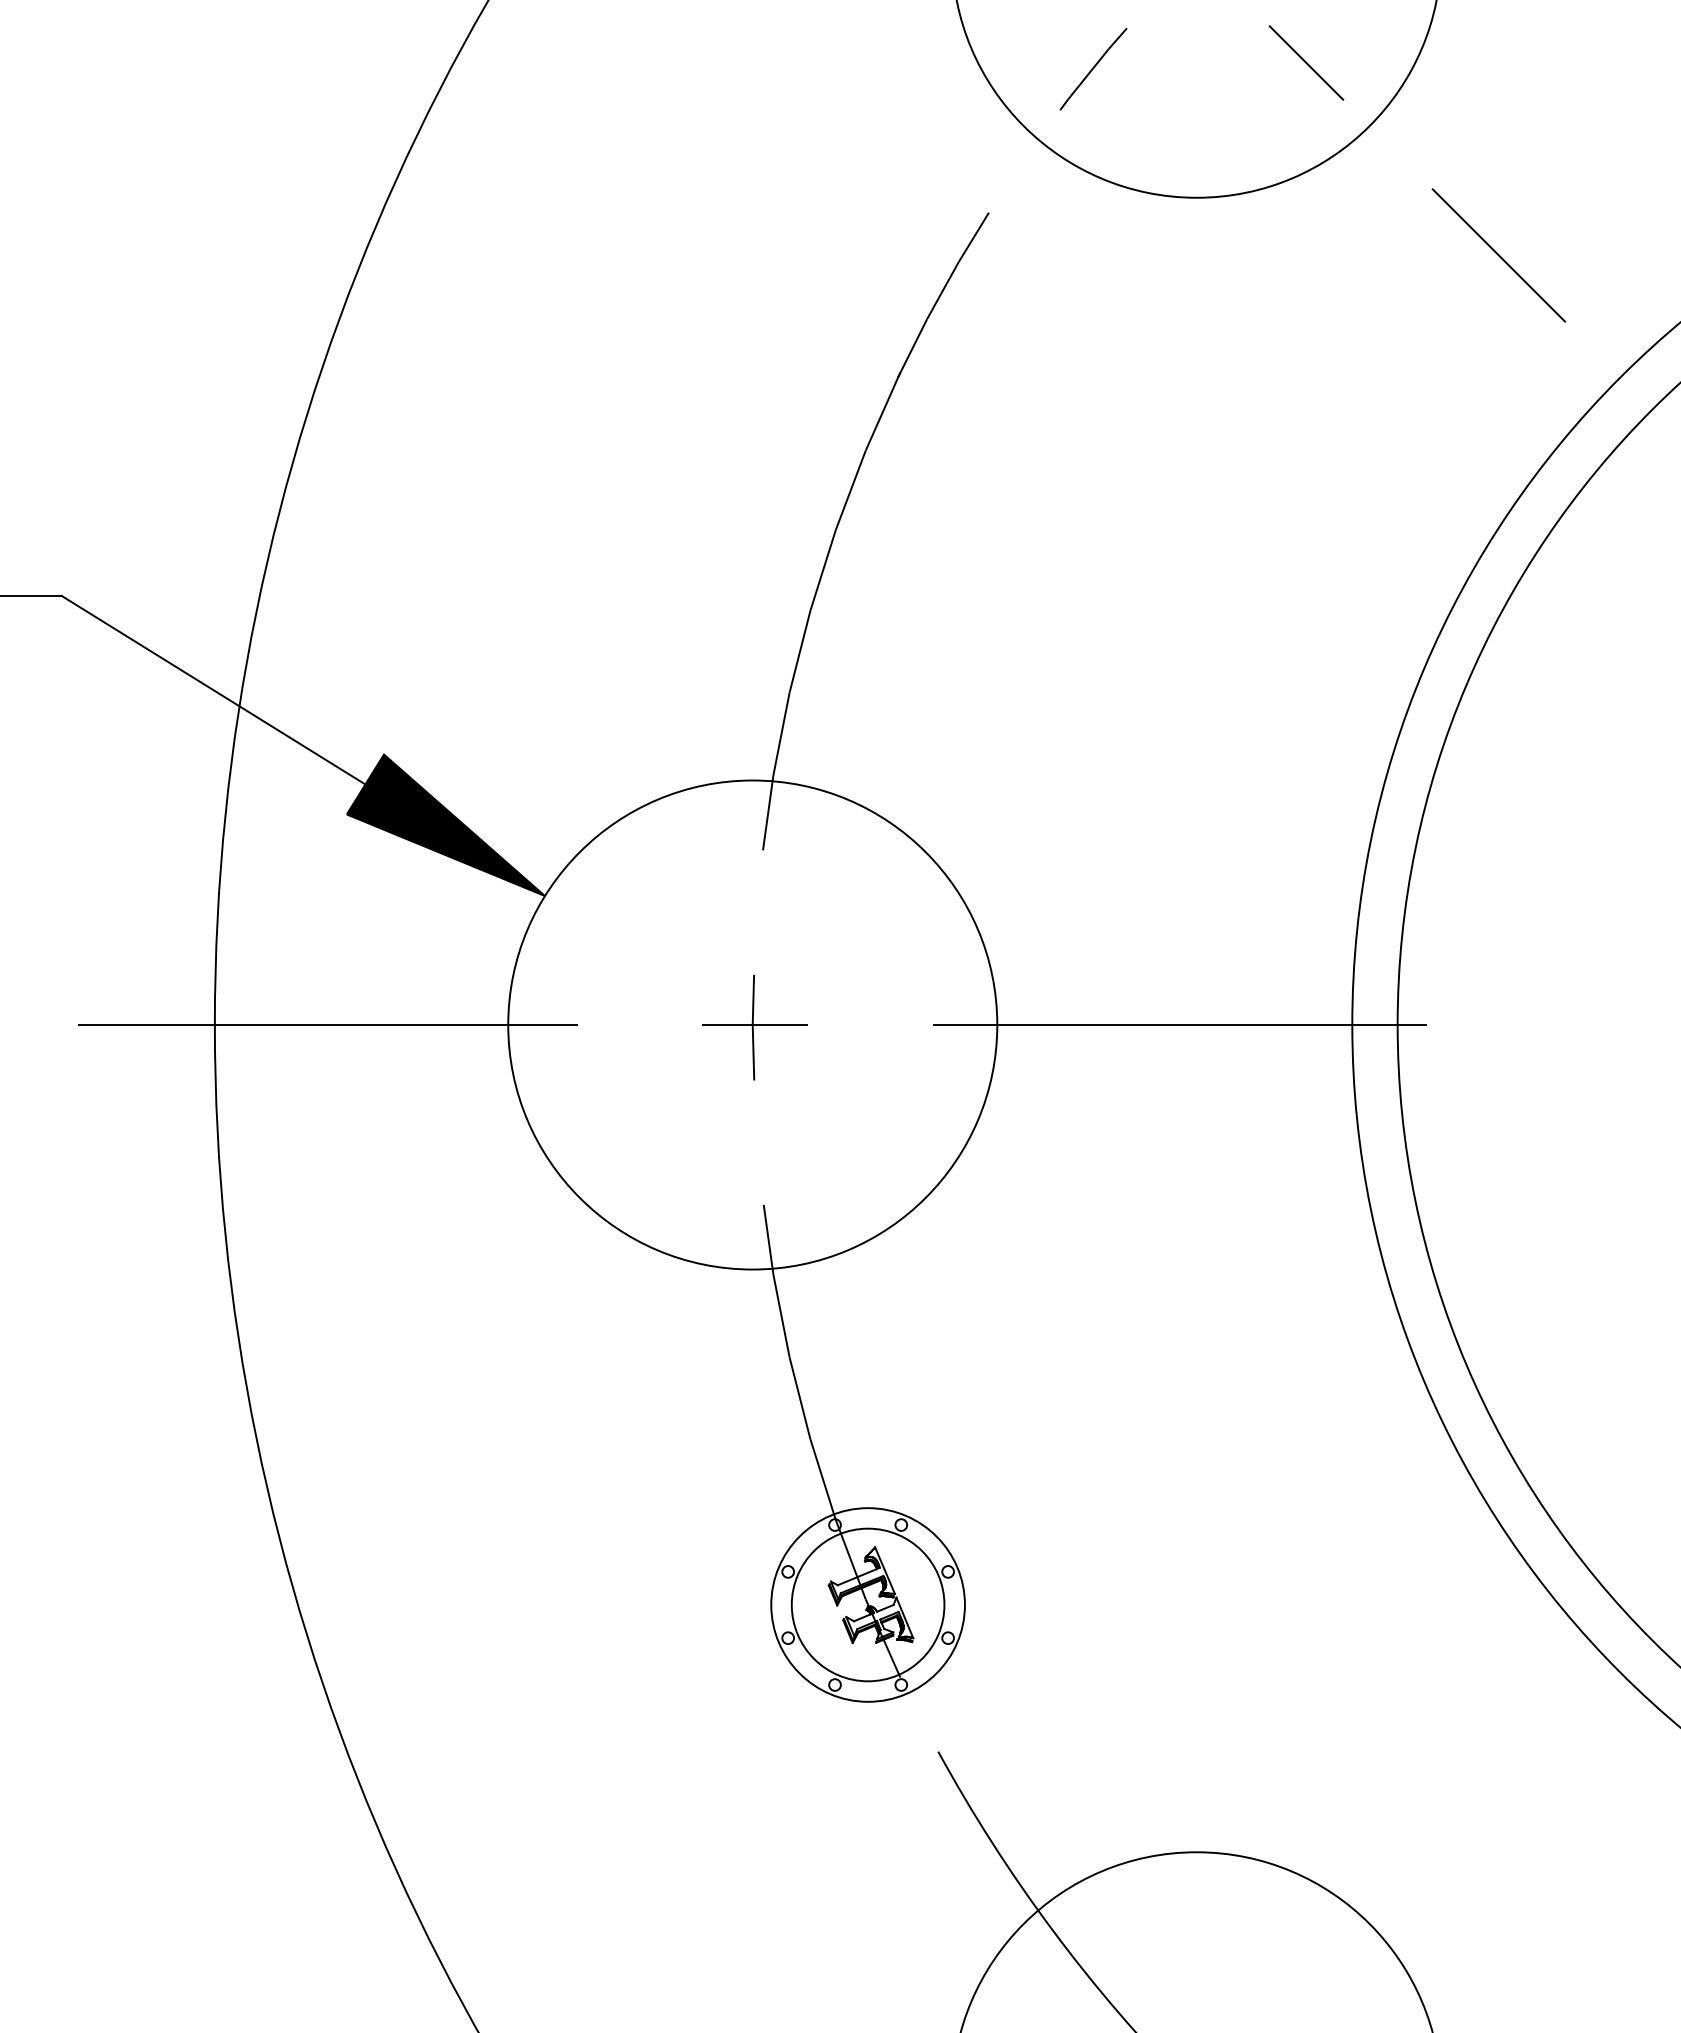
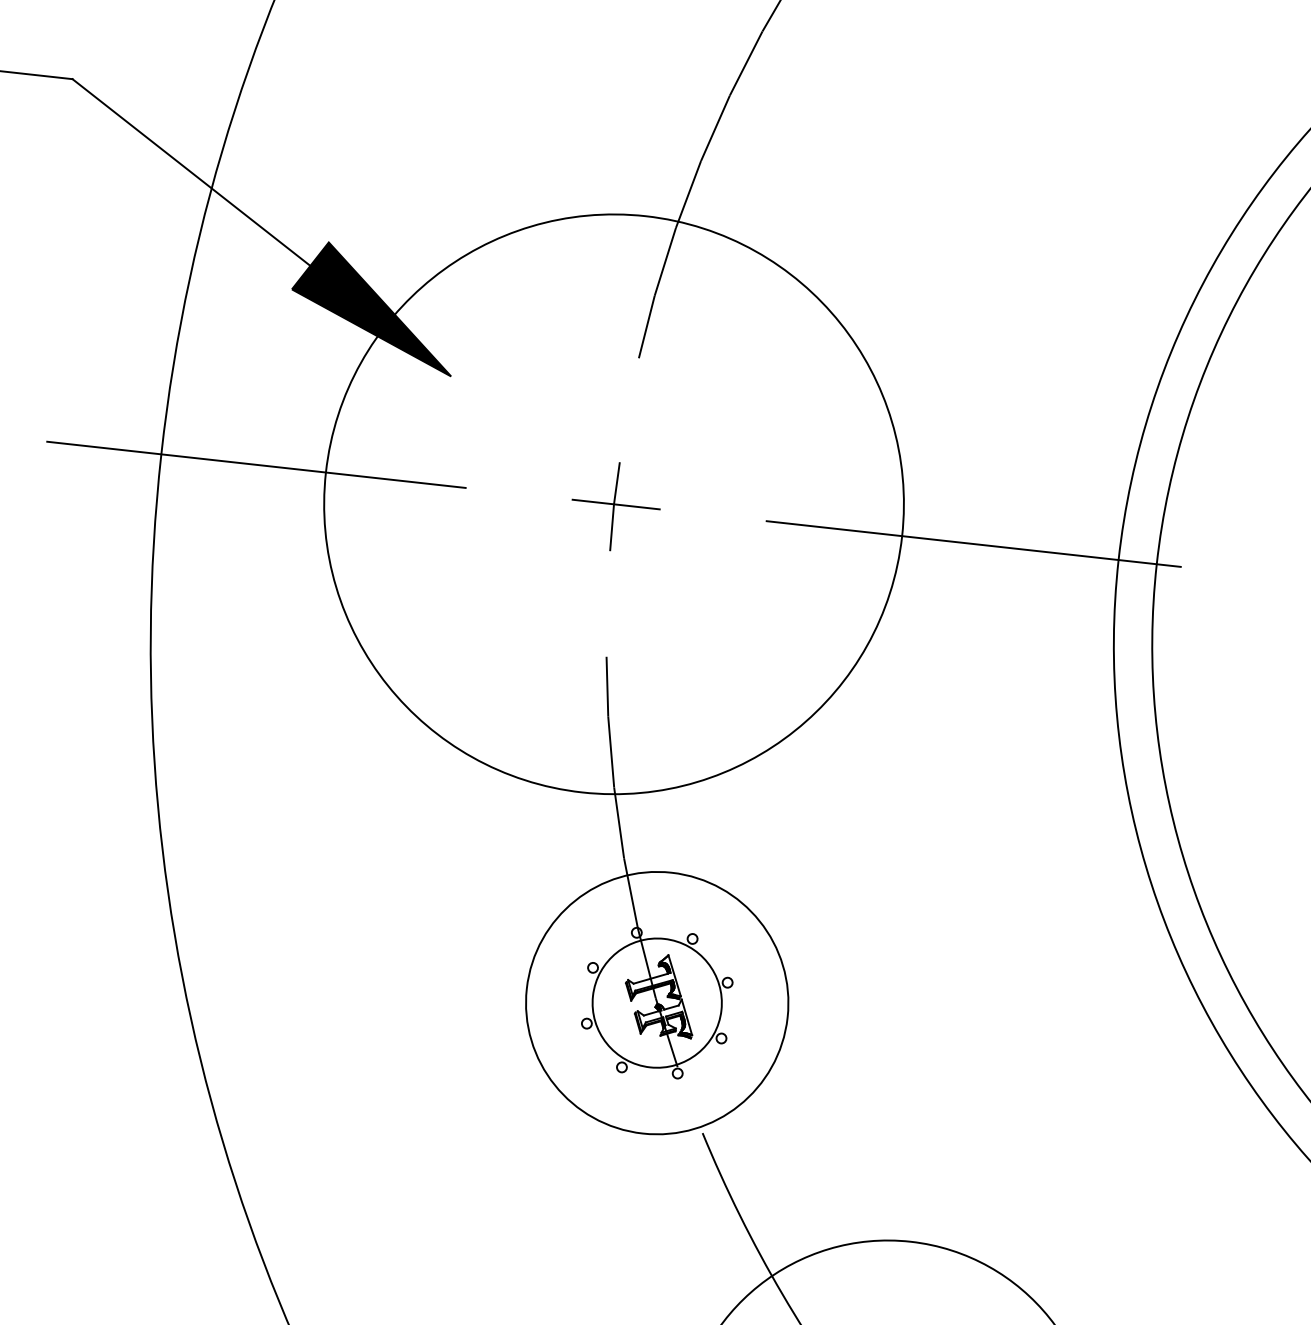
circle: (752, 1024) -> (613, 503), size x1.4
circle: (867, 1604) -> (656, 1002), size x1.6

